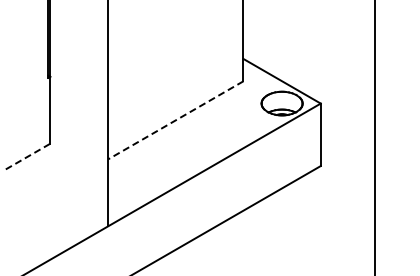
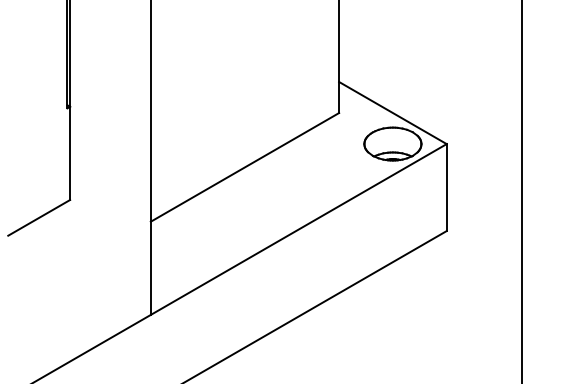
line: (175, 120) -> (244, 167), dashed -> solid
line: (28, 156) -> (39, 217), dashed -> solid

